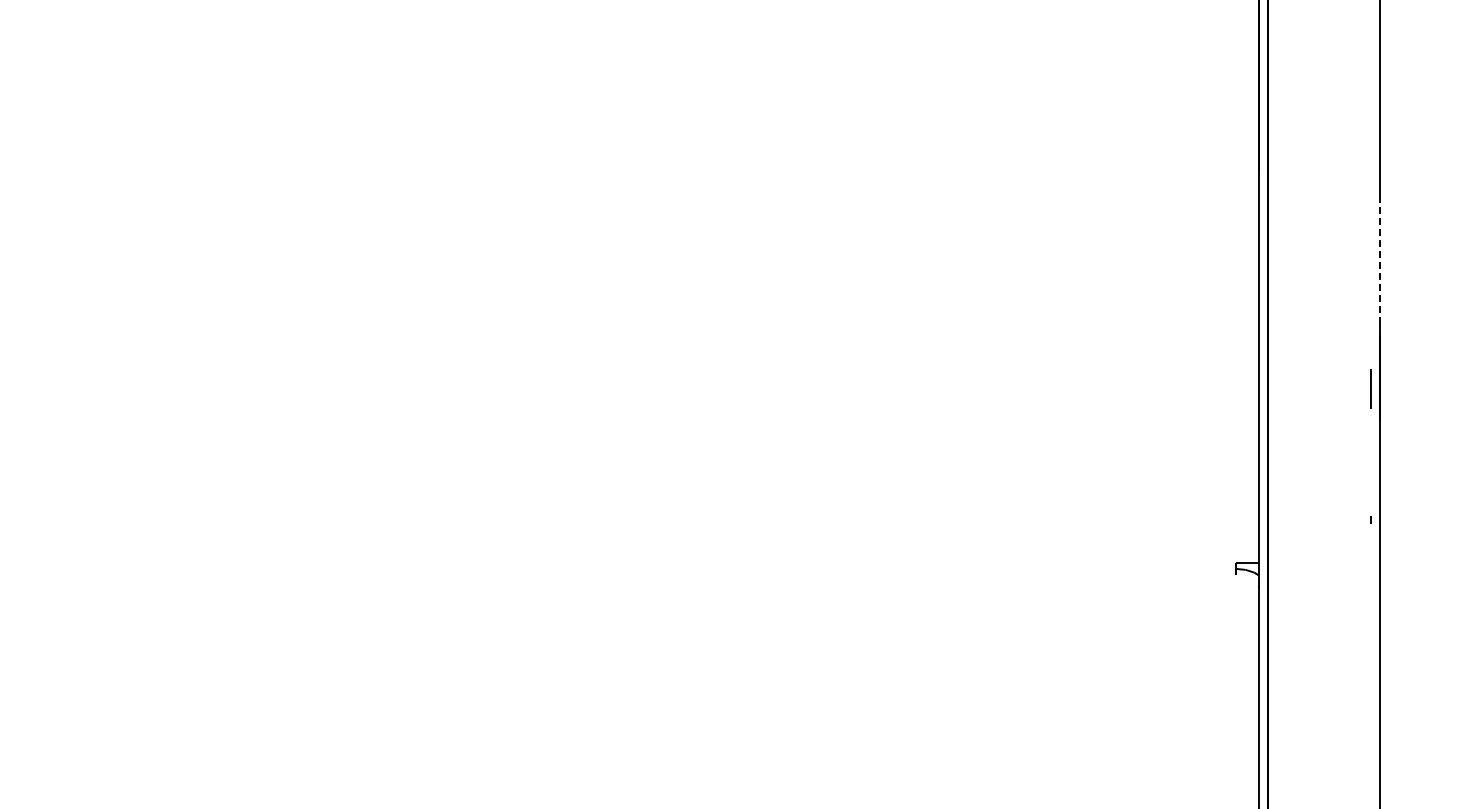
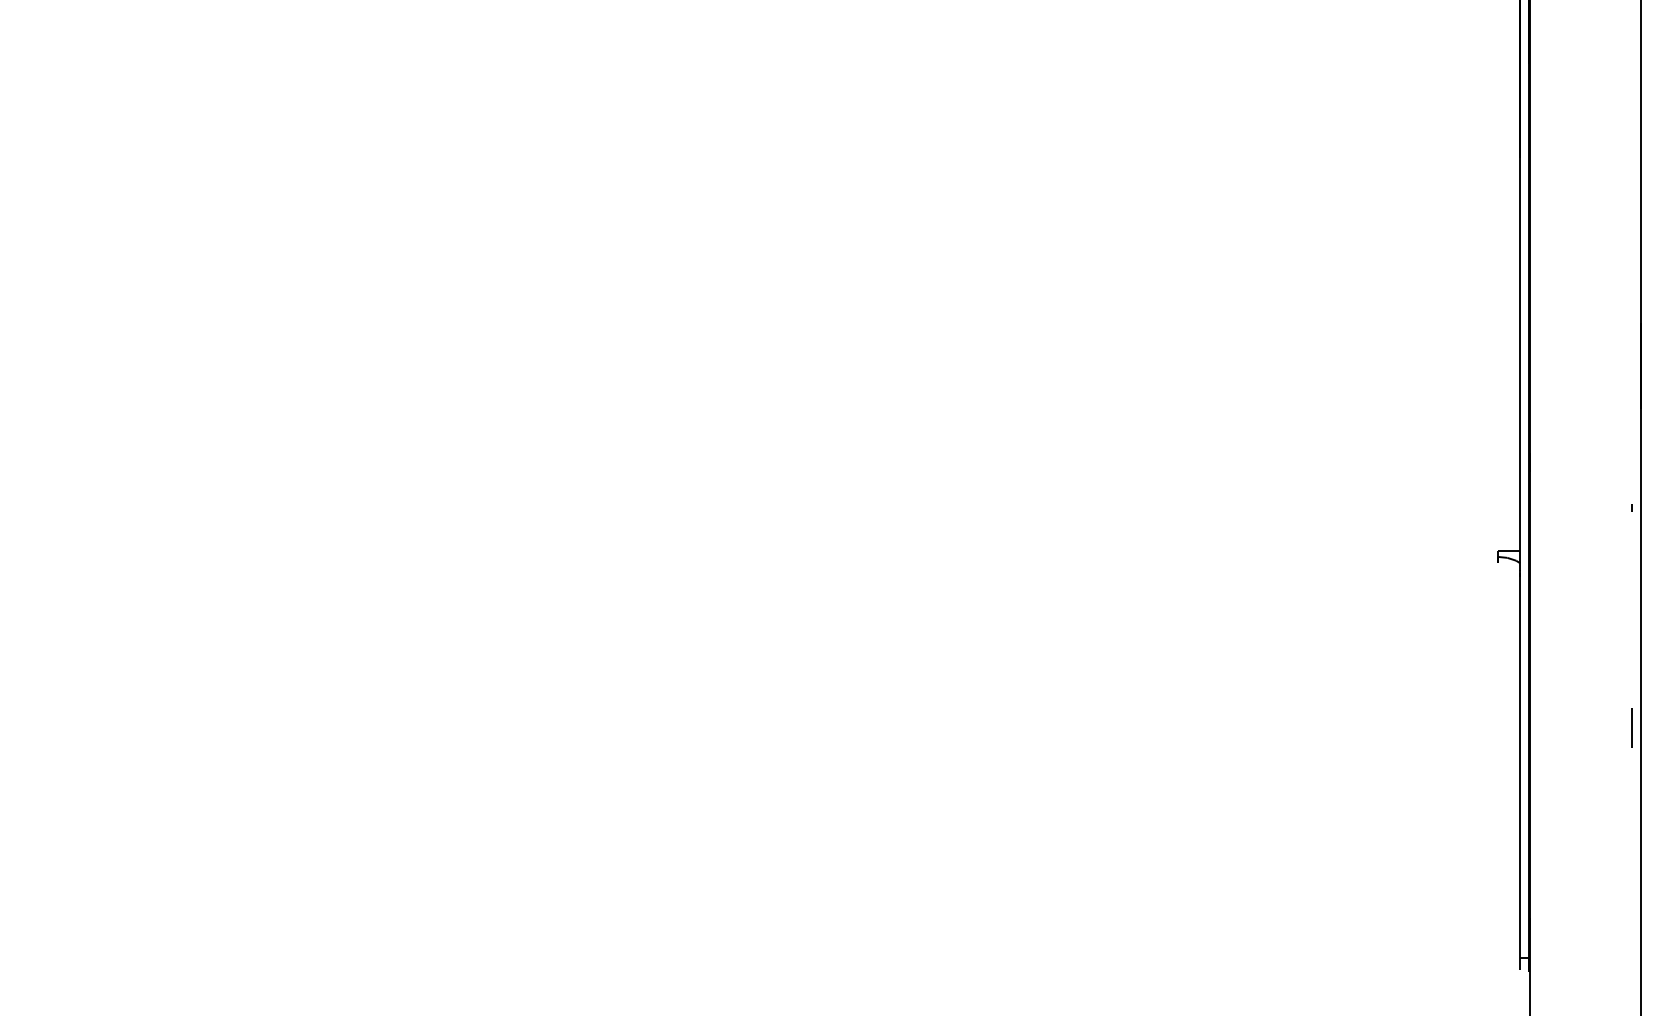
line: (1379, 259) -> (1641, 247), dashed -> solid
line: (1369, 388) -> (1631, 727), moved

